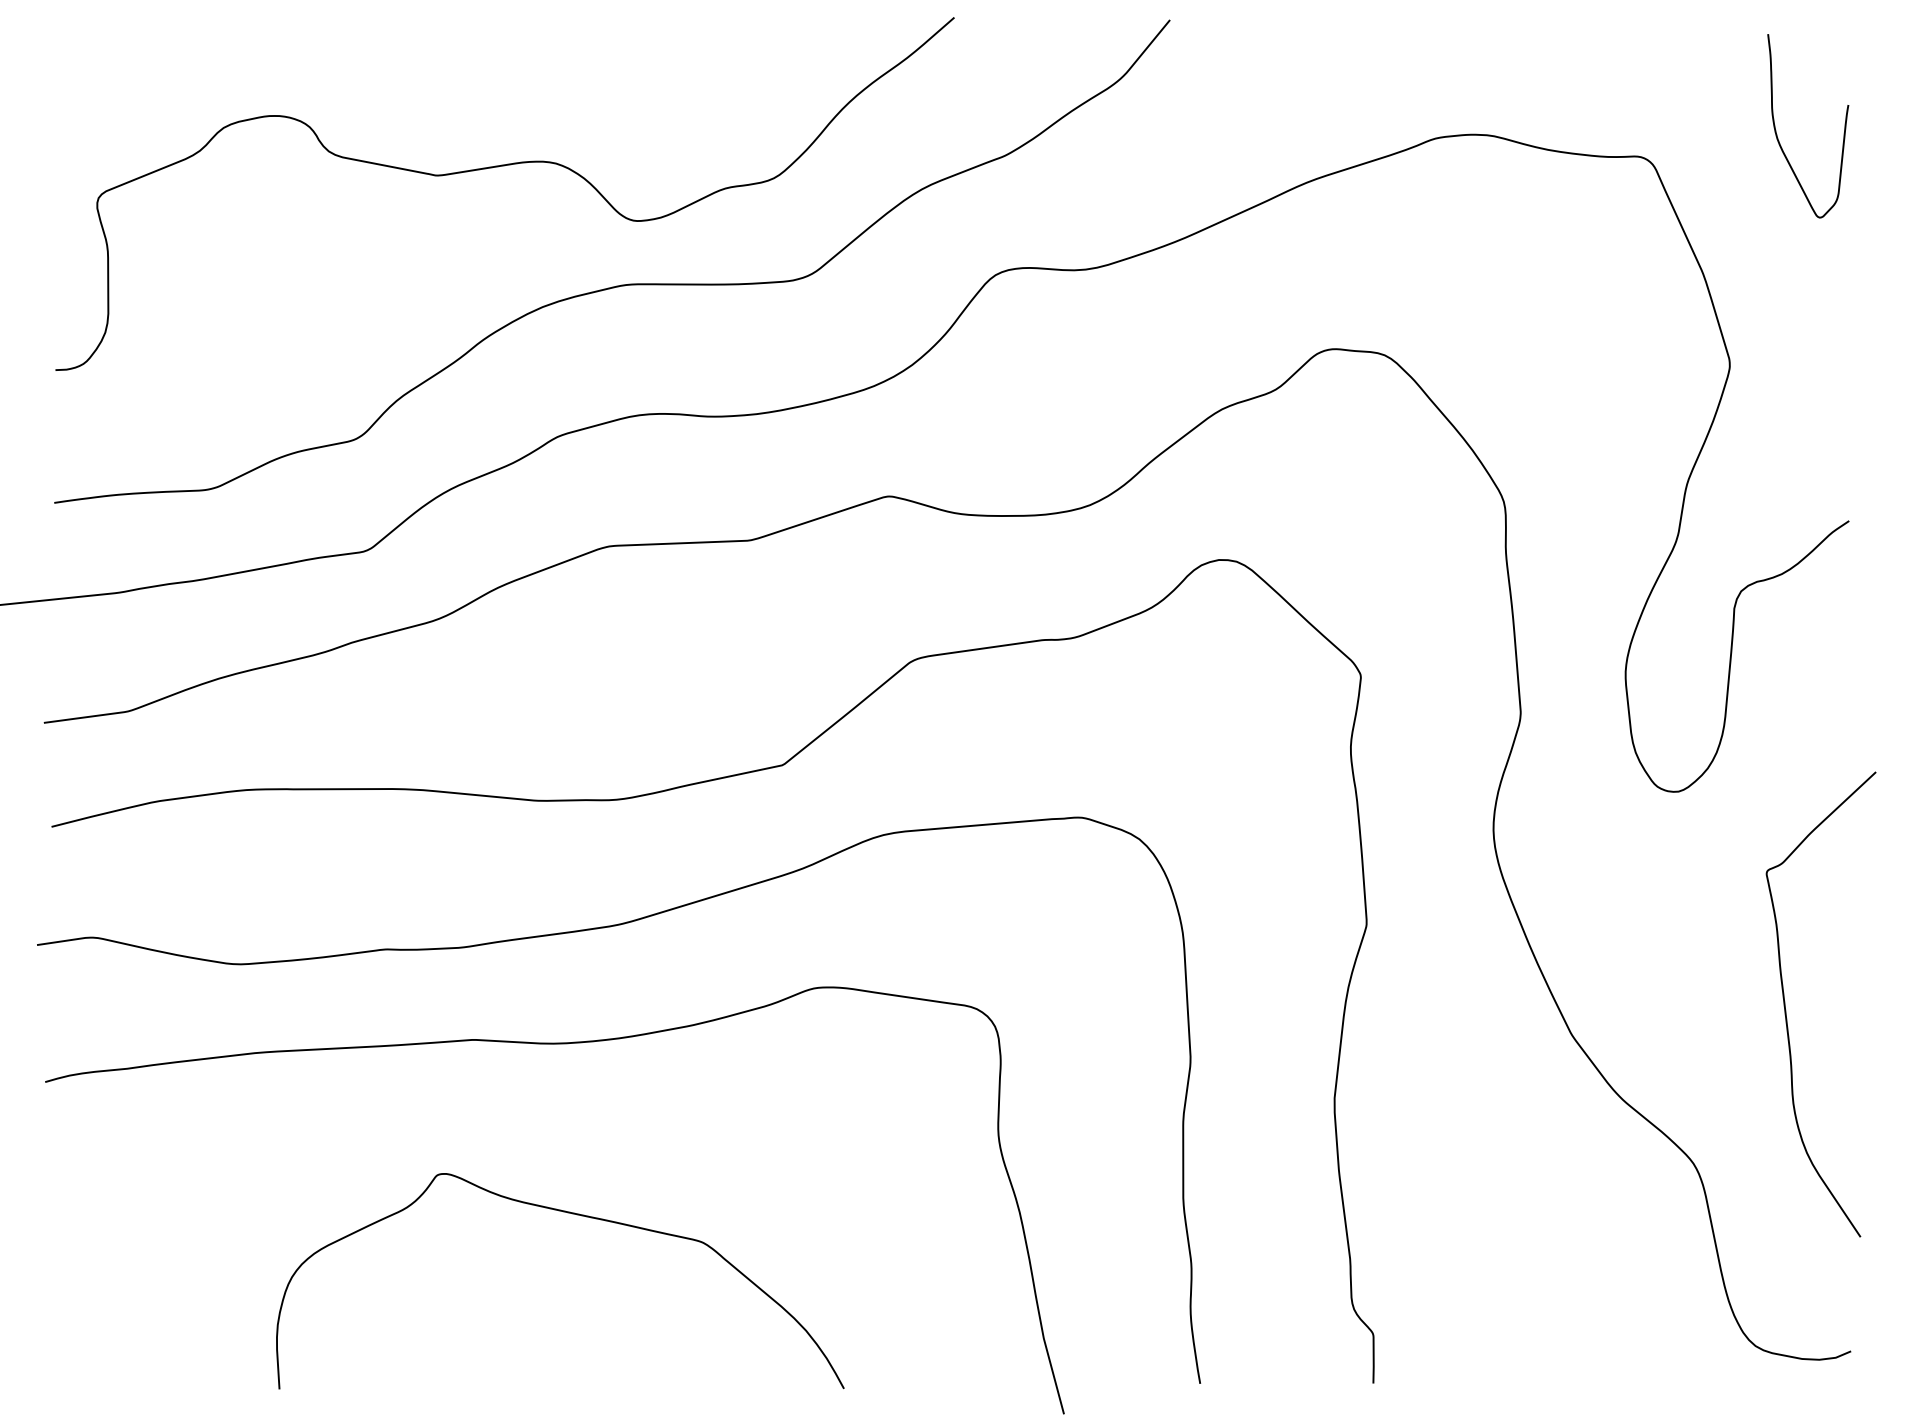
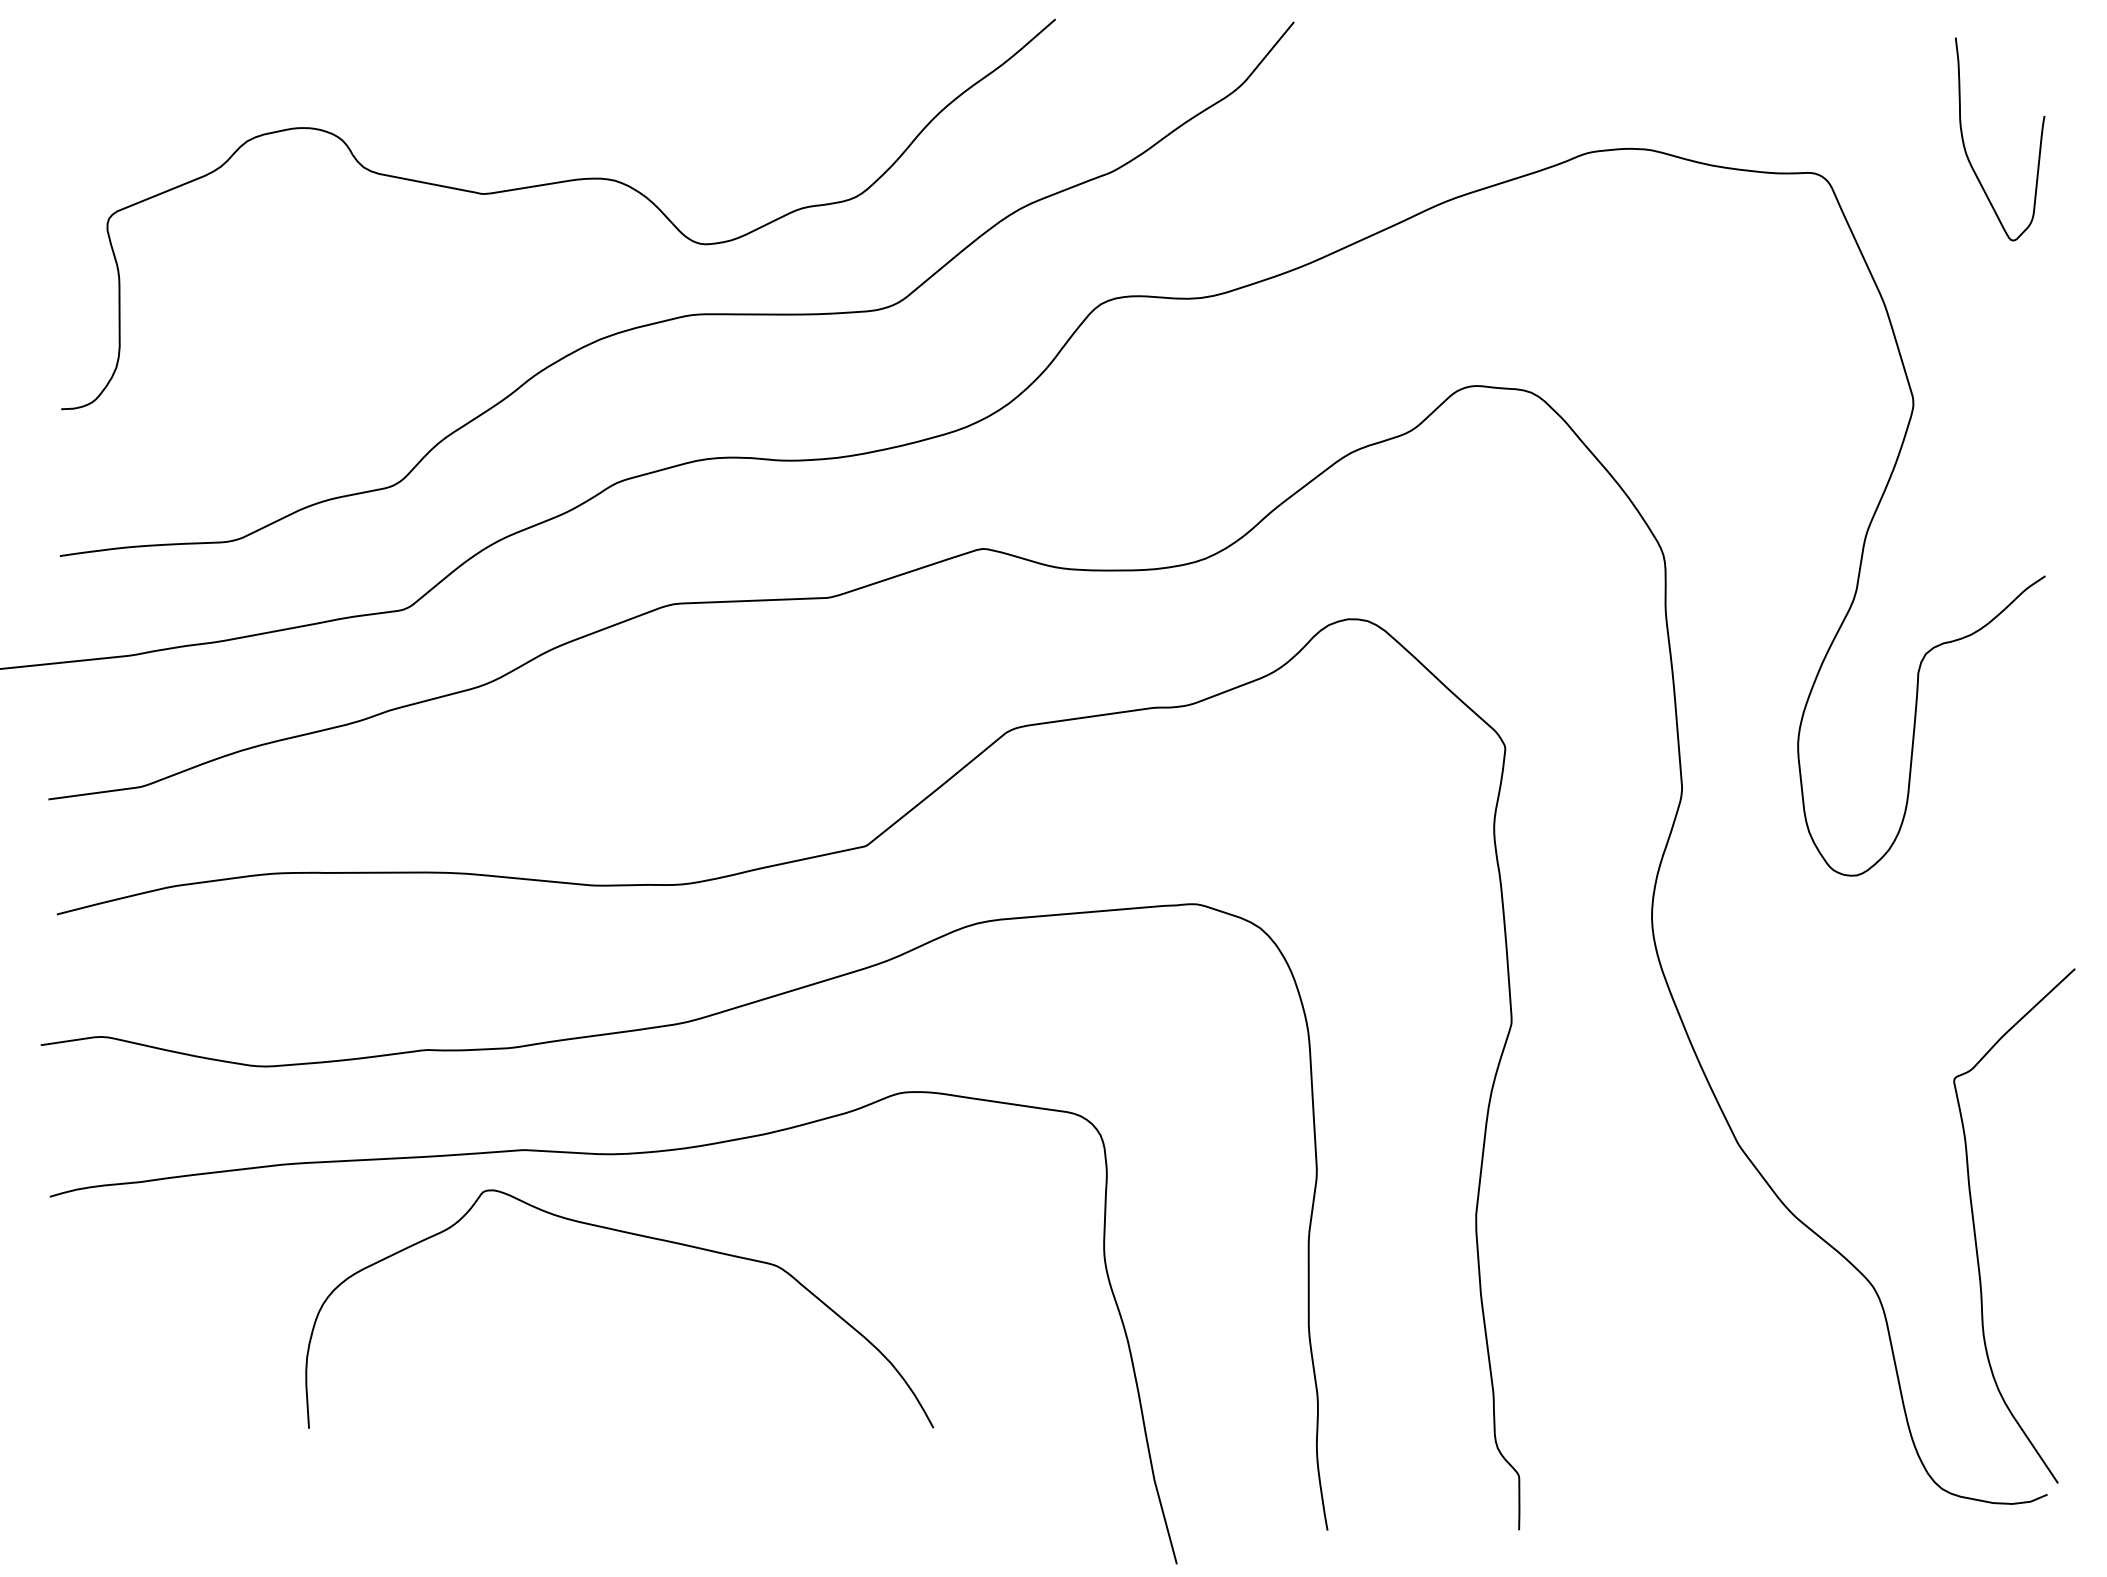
curve: (1785, 1006) -> (1975, 1228), moved
curve: (573, 1214) -> (634, 1235), moved

